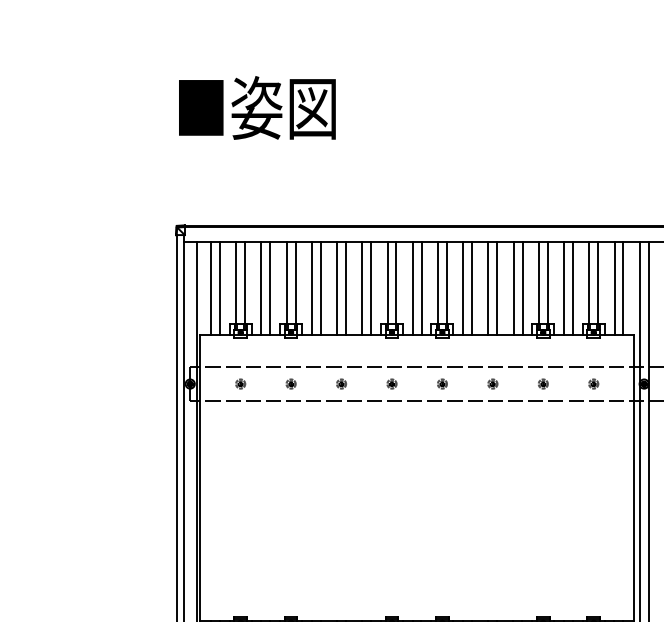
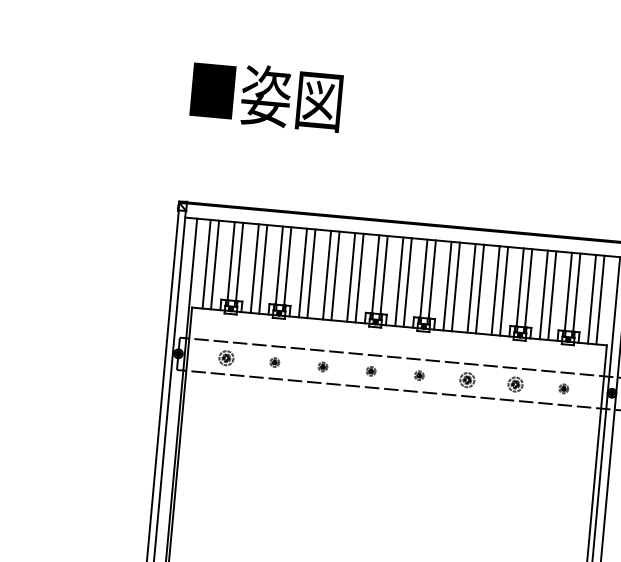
part: (240, 383) -> (226, 357), size x1.6
part: (492, 383) -> (467, 379), size x1.6
part: (543, 383) -> (515, 383), size x1.6

